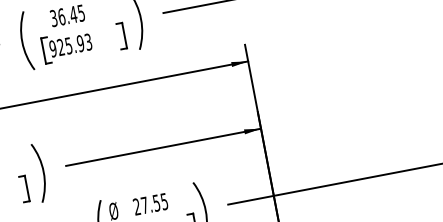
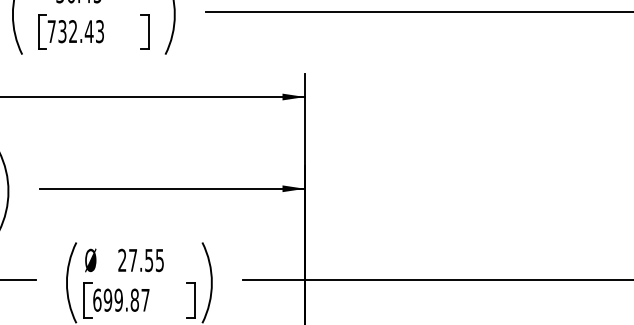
text: (66, 46) -> (70, 31), 925.93 -> 732.43

